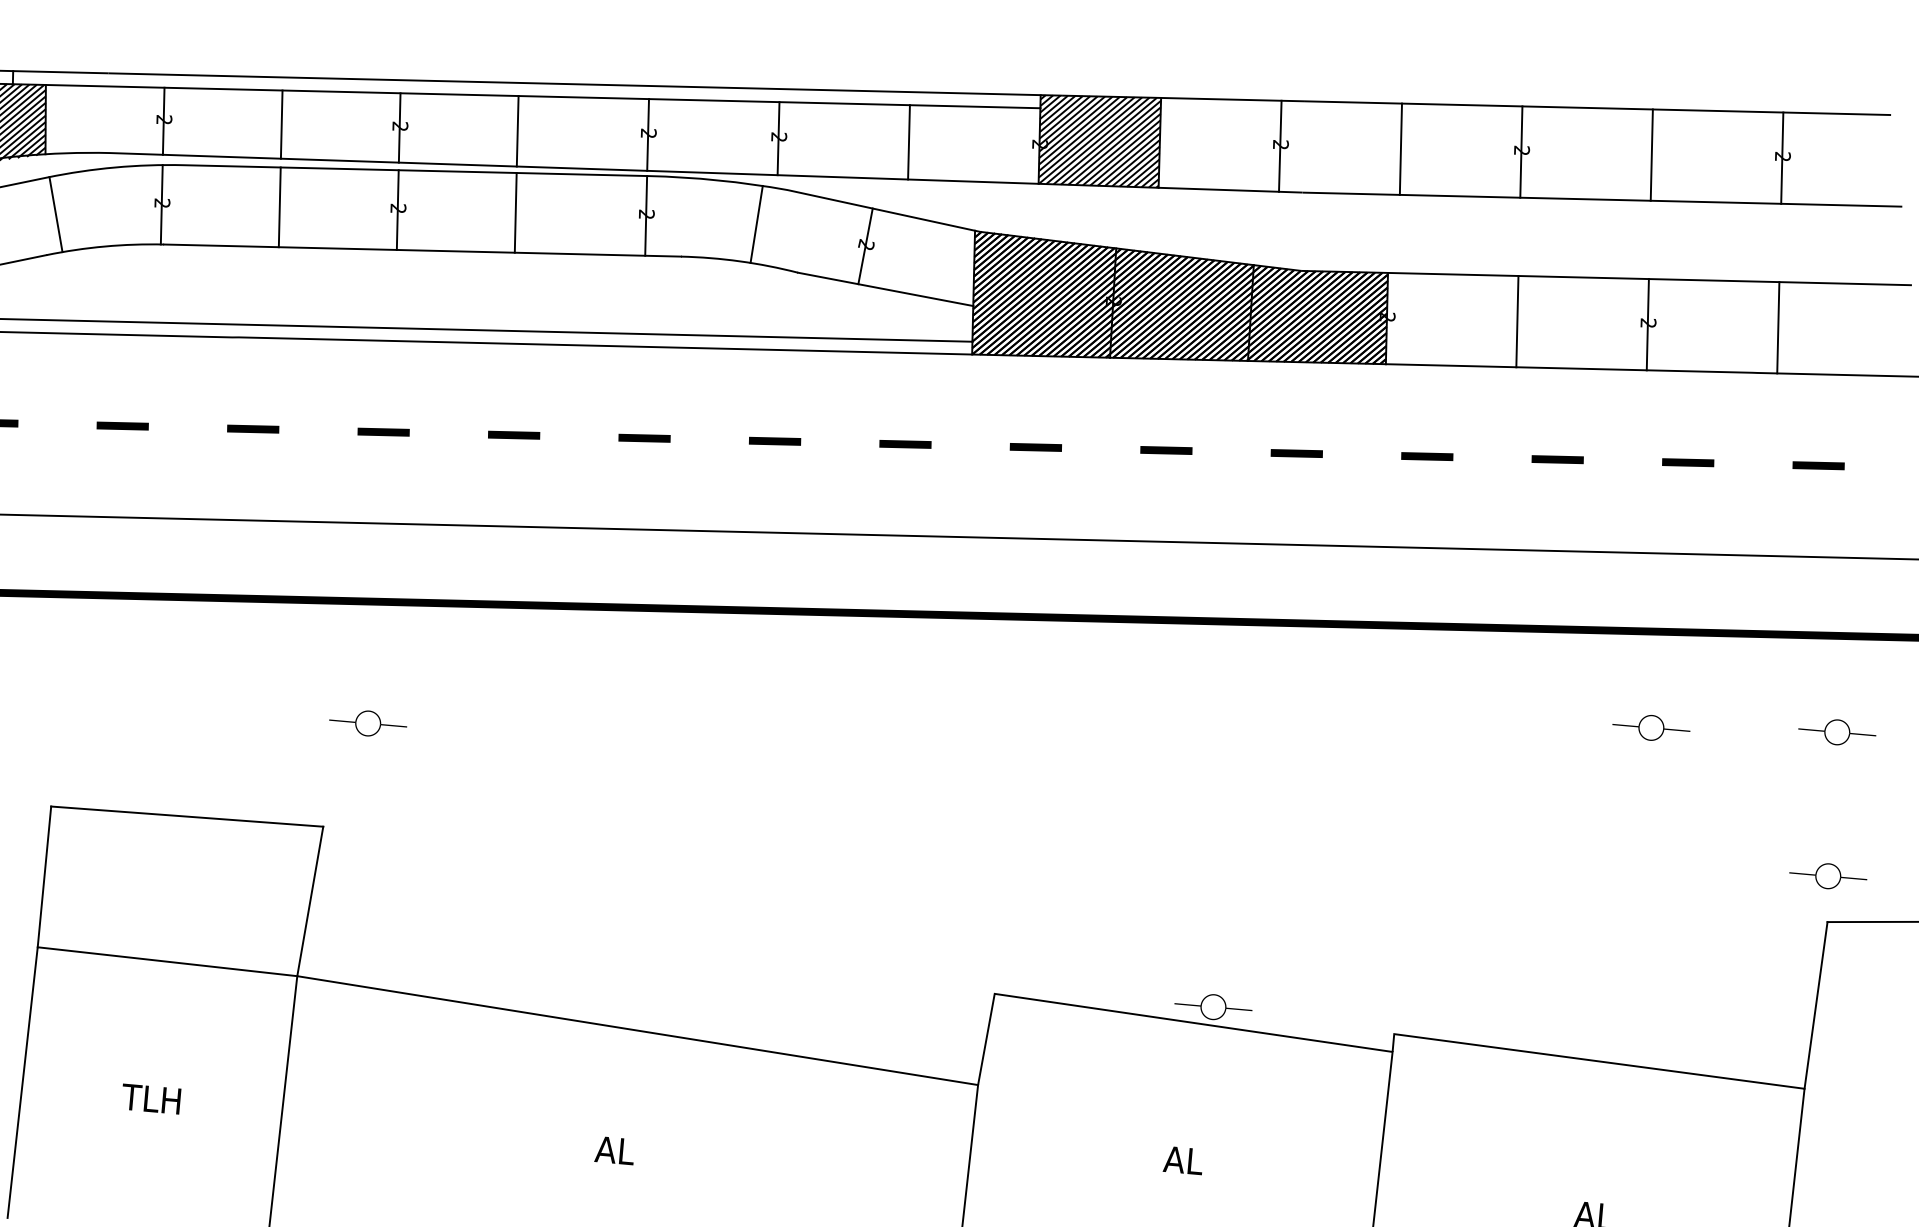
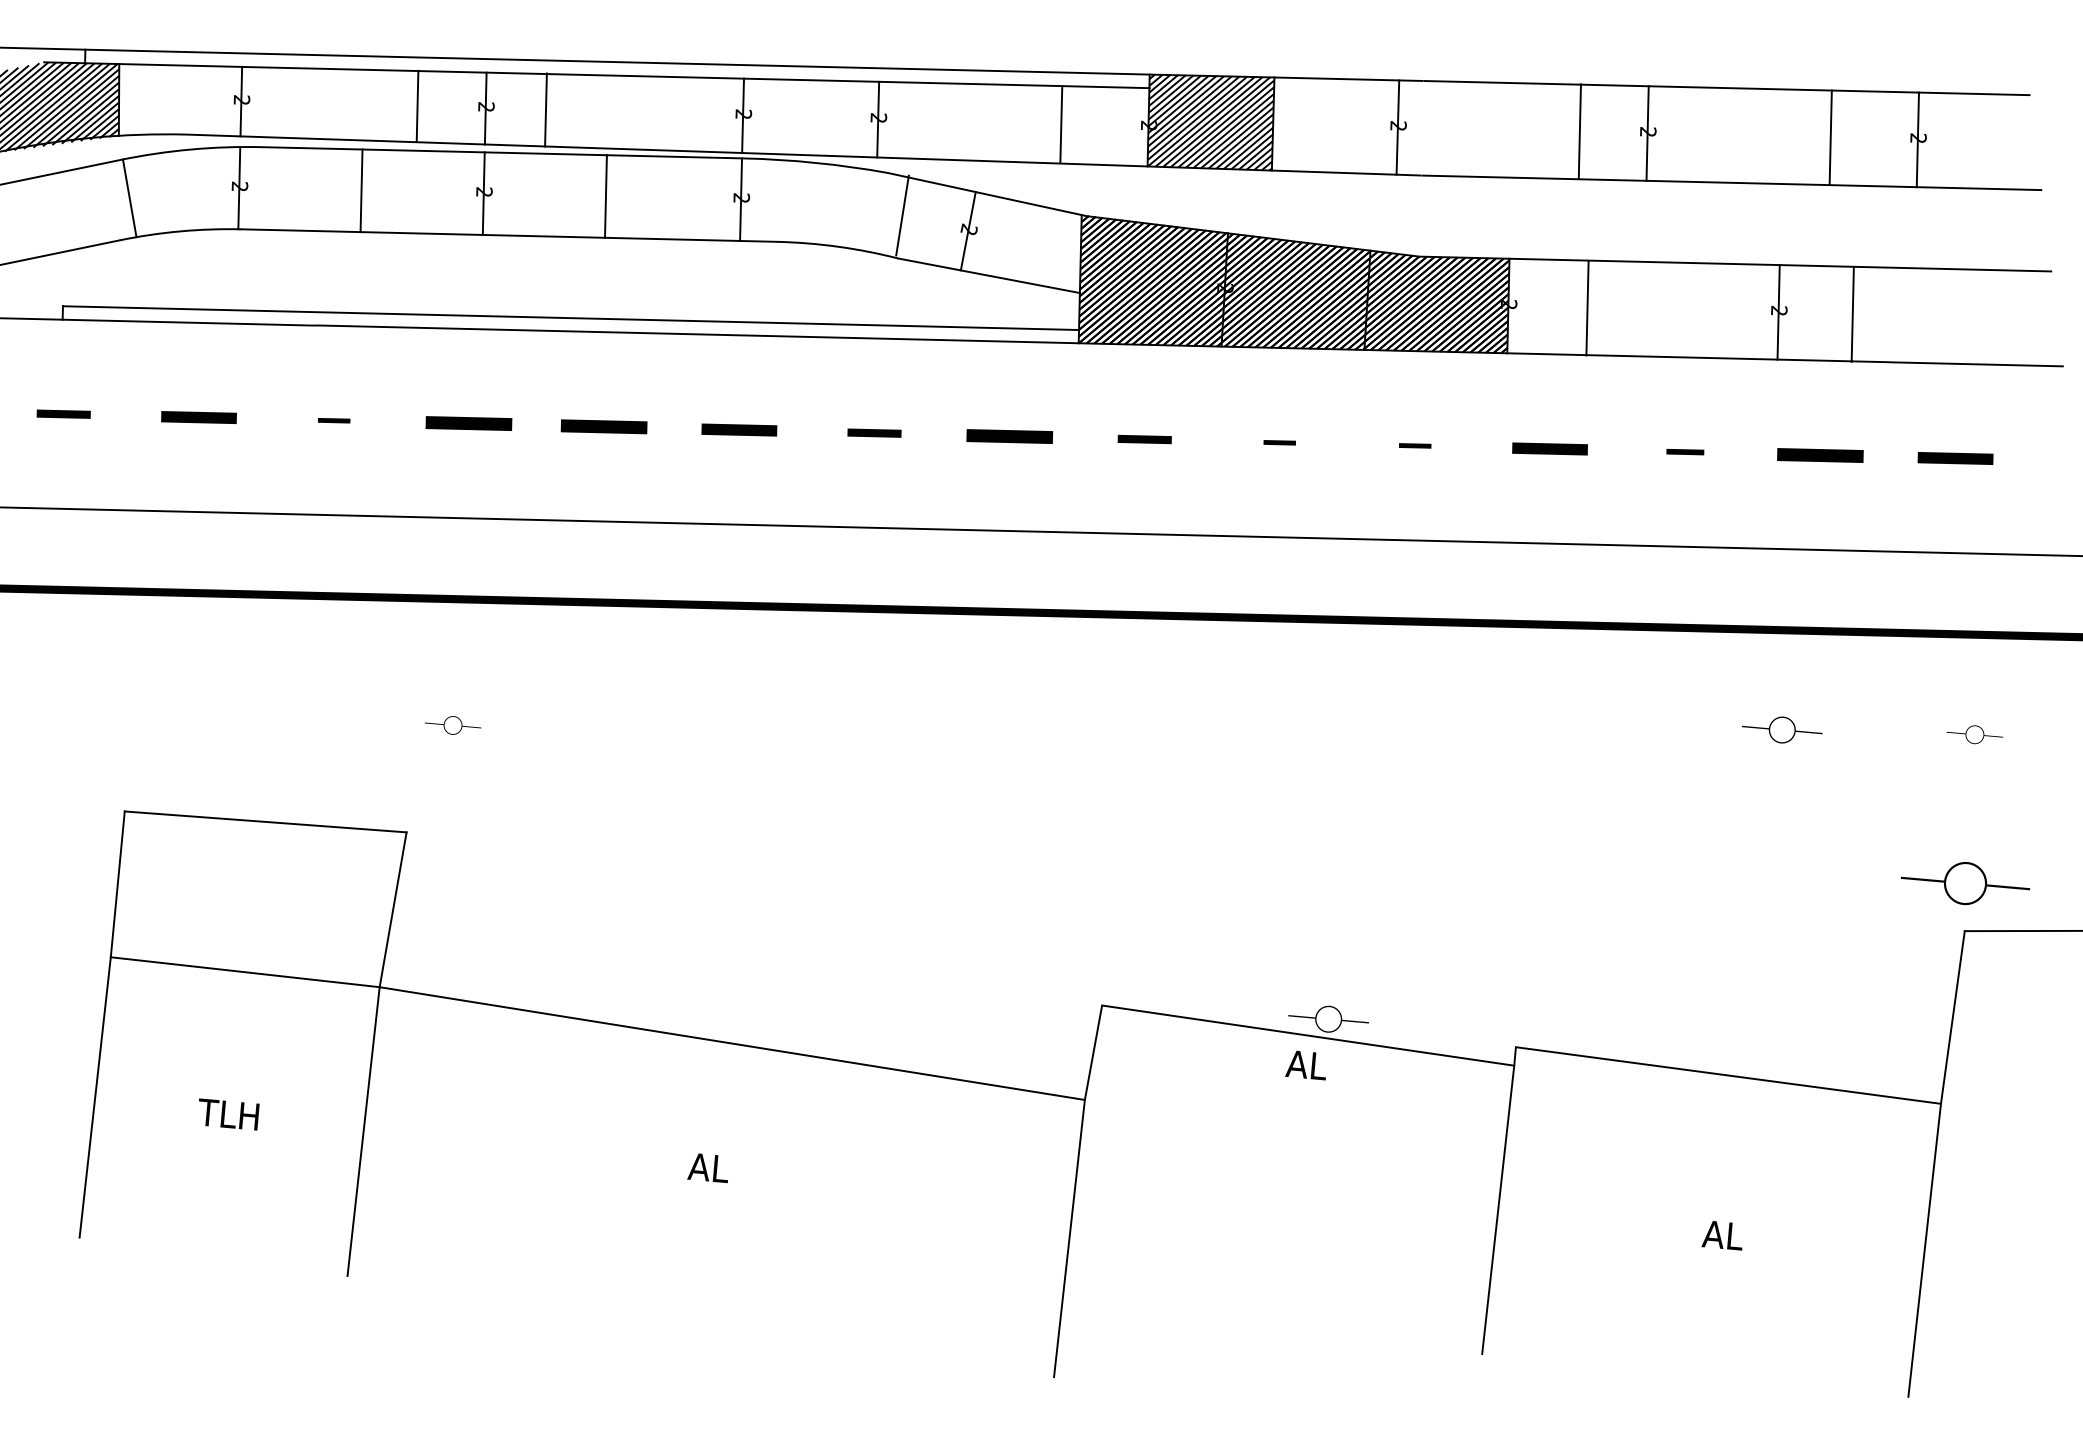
line: (281, 124) -> (417, 105), moved
line: (517, 130) -> (545, 109), moved
line: (909, 142) -> (1061, 124), moved
line: (1400, 149) -> (1579, 131), moved
line: (1651, 154) -> (1830, 137), moved
line: (756, 224) -> (902, 215), moved
line: (1517, 320) -> (1587, 307), moved
line: (1778, 327) -> (1852, 314), moved
part: (122, 425) -> (198, 416), size x1.4
part: (253, 429) -> (334, 420), size x0.6
part: (384, 431) -> (469, 423), size x1.6
part: (514, 434) -> (604, 426), size x1.6
part: (644, 437) -> (739, 429), size x1.4
part: (905, 443) -> (1009, 435), size x1.6
part: (1165, 450) -> (1279, 442), size x0.6
part: (1297, 453) -> (1415, 445), size x0.6
part: (1427, 456) -> (1550, 448), size x1.4
part: (1557, 459) -> (1685, 451), size x0.7
part: (1688, 461) -> (1820, 454), size x1.6
part: (1818, 465) -> (1955, 458), size x1.4
part: (367, 723) -> (452, 725), size x0.7
part: (1836, 732) -> (1974, 734), size x0.7
part: (1828, 876) -> (1965, 883), size x1.6
text: (1182, 1160) -> (1305, 1065), moved

